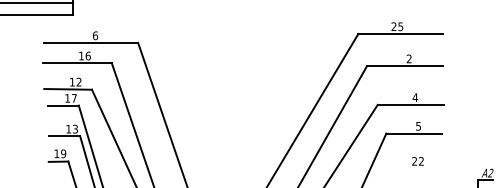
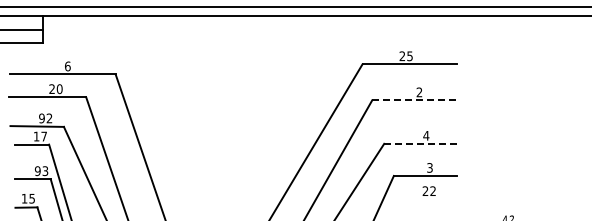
text: (84, 55) -> (55, 88), 16 -> 20
line: (404, 66) -> (414, 100), solid -> dashed
text: (71, 82) -> (41, 118), 12 -> 92
line: (411, 104) -> (422, 143), solid -> dashed
text: (418, 125) -> (429, 167), 5 -> 3
text: (68, 129) -> (37, 171), 13 -> 93
text: (63, 153) -> (32, 198), 19 -> 15
text: (417, 160) -> (428, 190), moved

